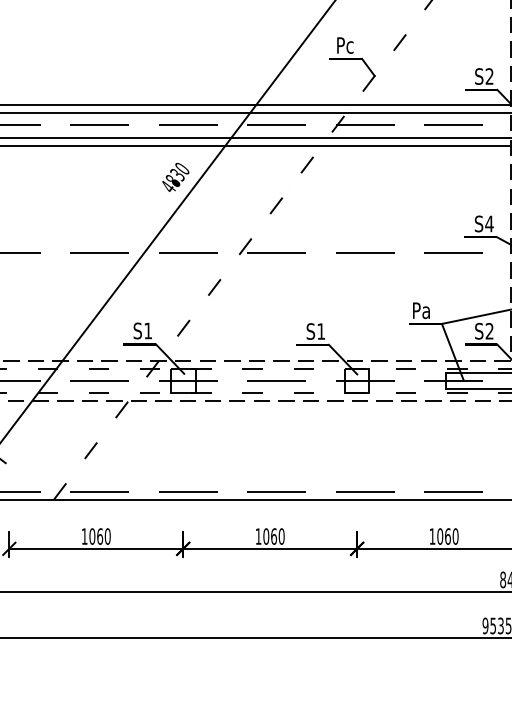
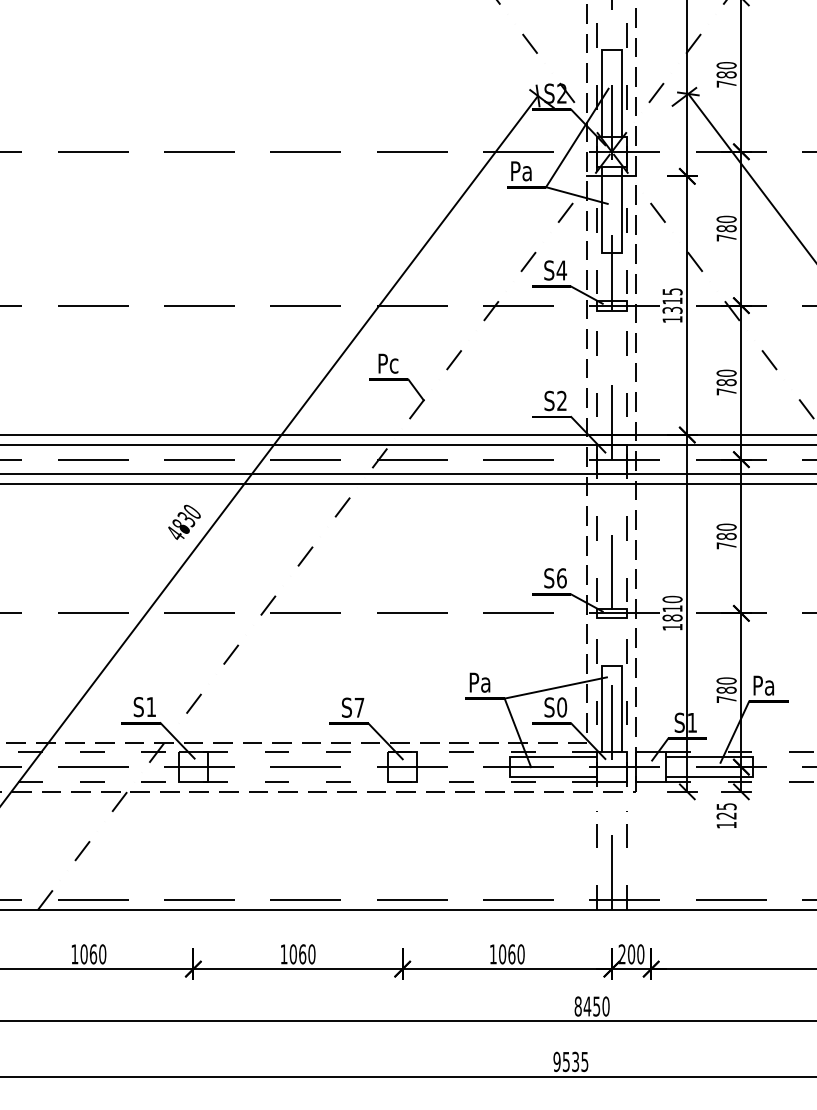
text: (489, 224) -> (561, 578), S4 -> S6
text: (321, 331) -> (359, 707), S1 -> S7
text: (490, 331) -> (562, 707), S2 -> S0

